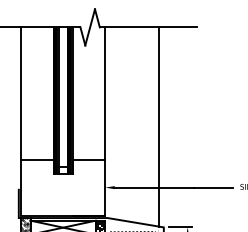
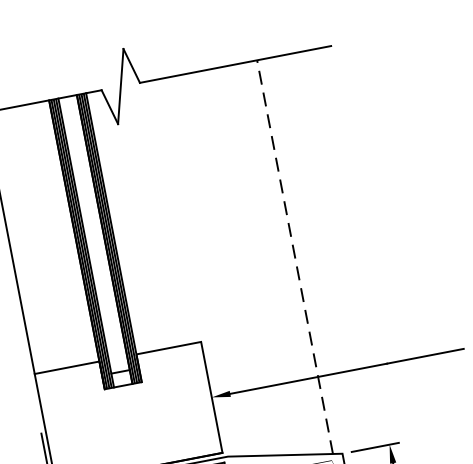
line: (105, 93) -> (176, 211), removed
line: (159, 127) -> (295, 257), solid -> dashed

